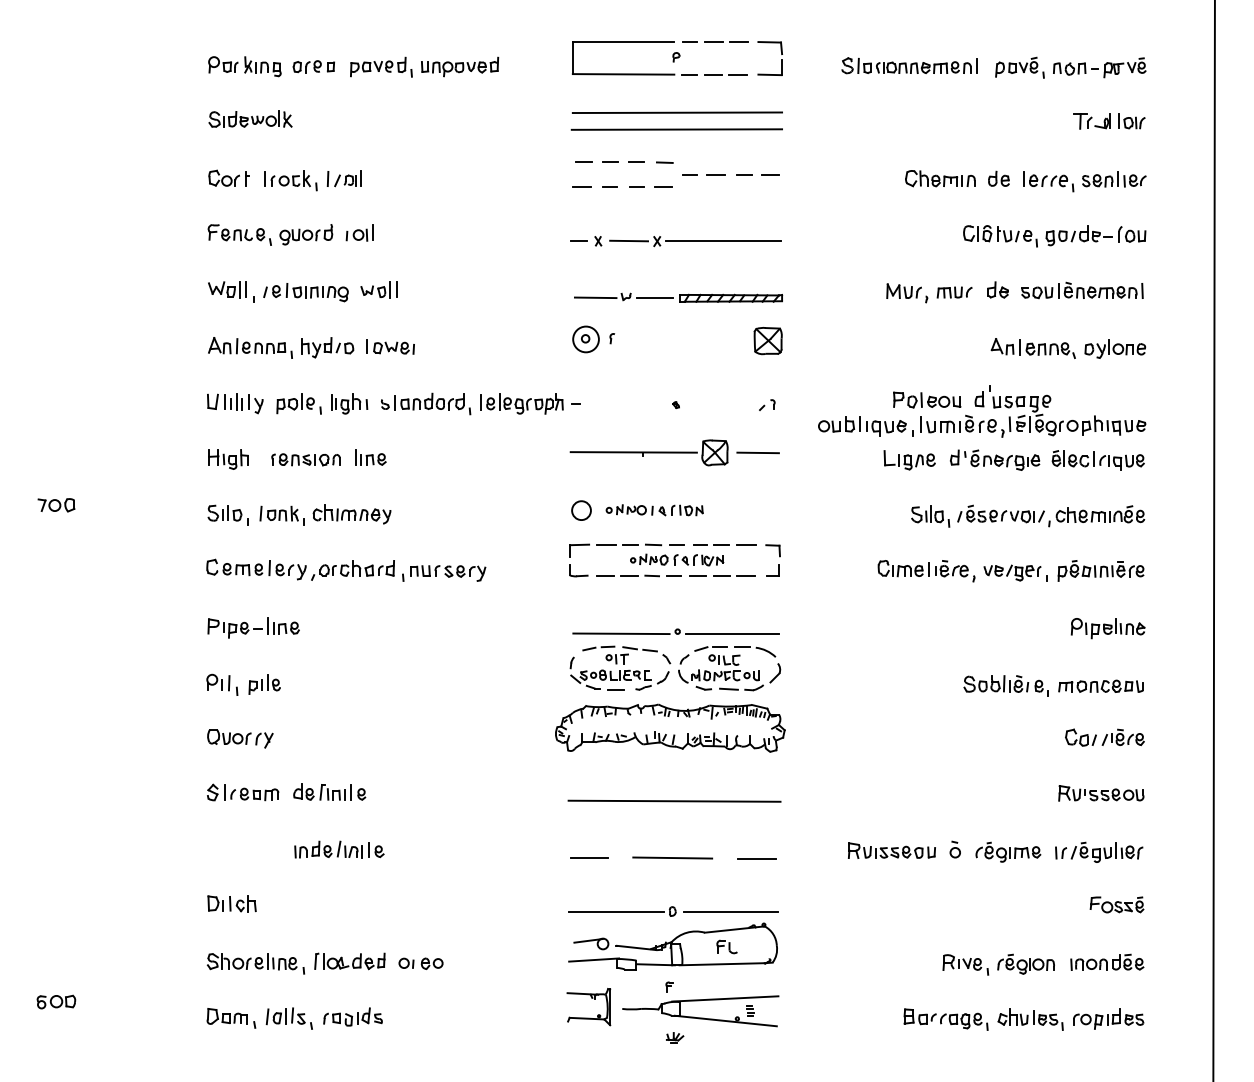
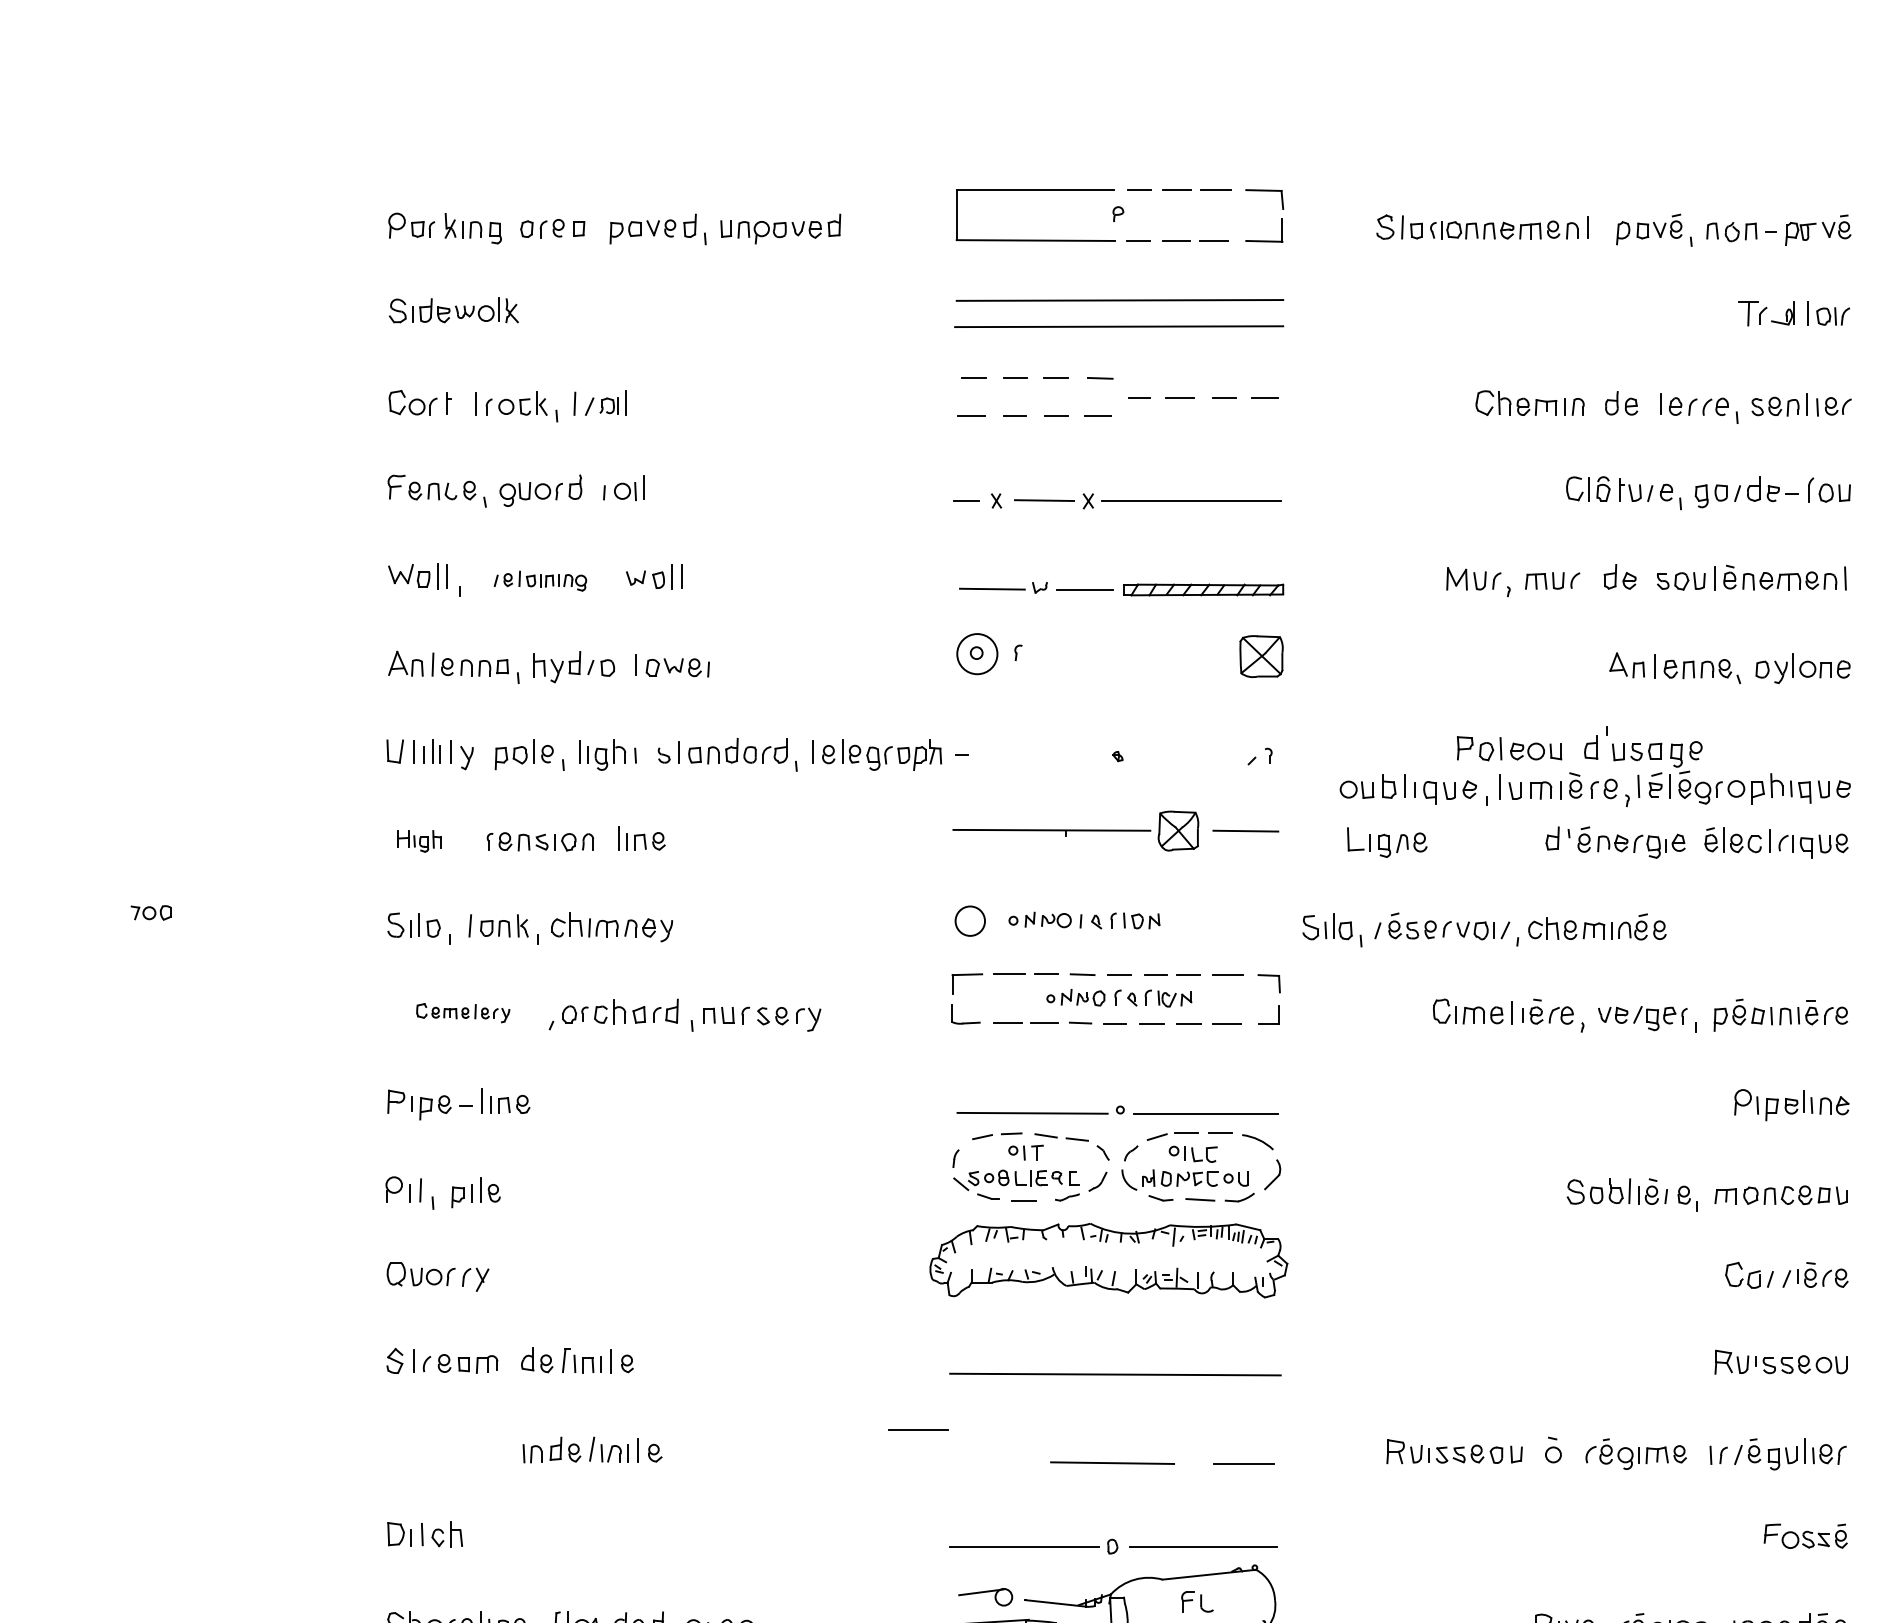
part: (305, 292) -> (539, 580), size x0.7
part: (228, 459) -> (419, 841), size x0.7
part: (909, 460) -> (1386, 842), moved
part: (56, 505) -> (151, 913), size x0.7
part: (1028, 515) -> (1485, 928), moved
part: (256, 569) -> (463, 1013), size x0.6
line: (589, 857) -> (918, 1429), moved

